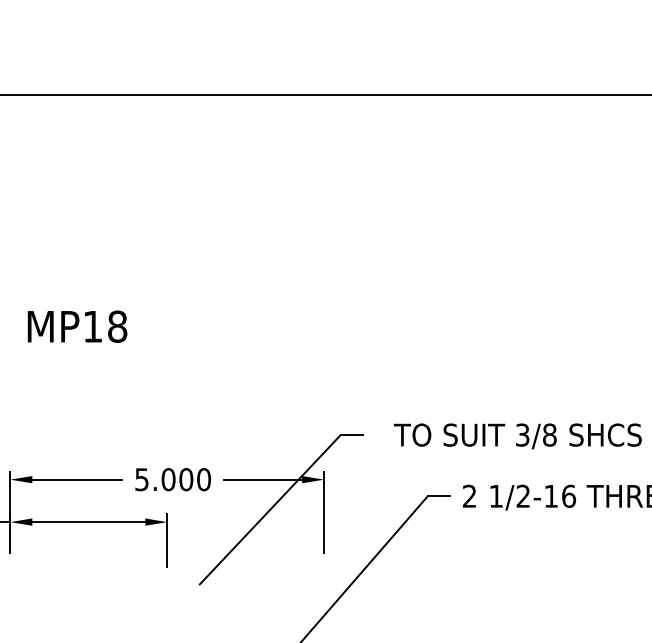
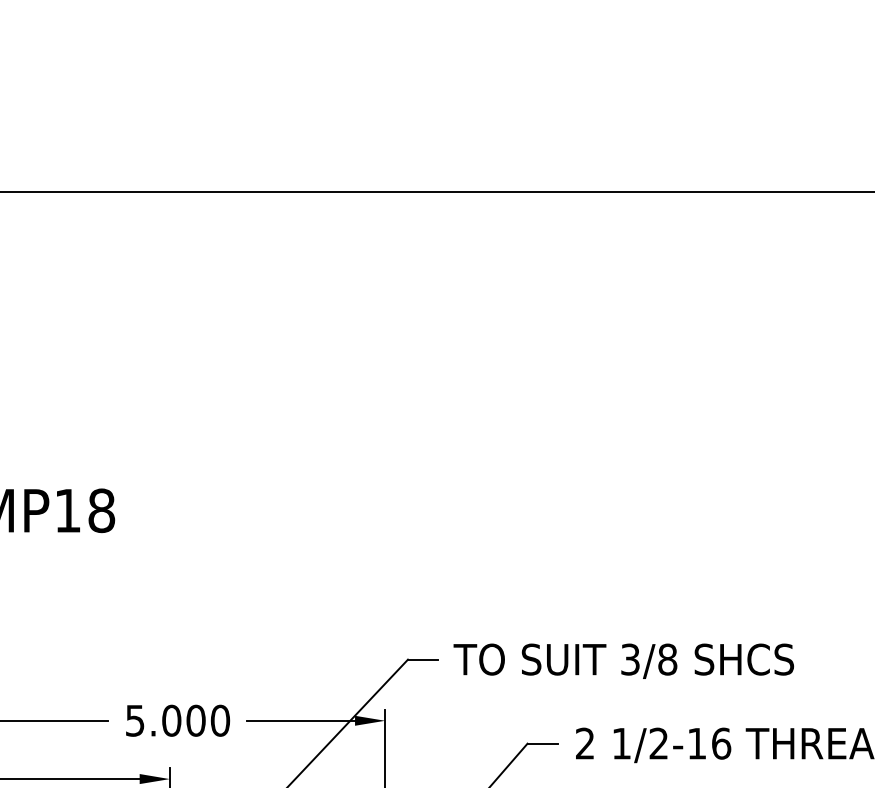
text: (517, 436) -> (623, 661), moved

